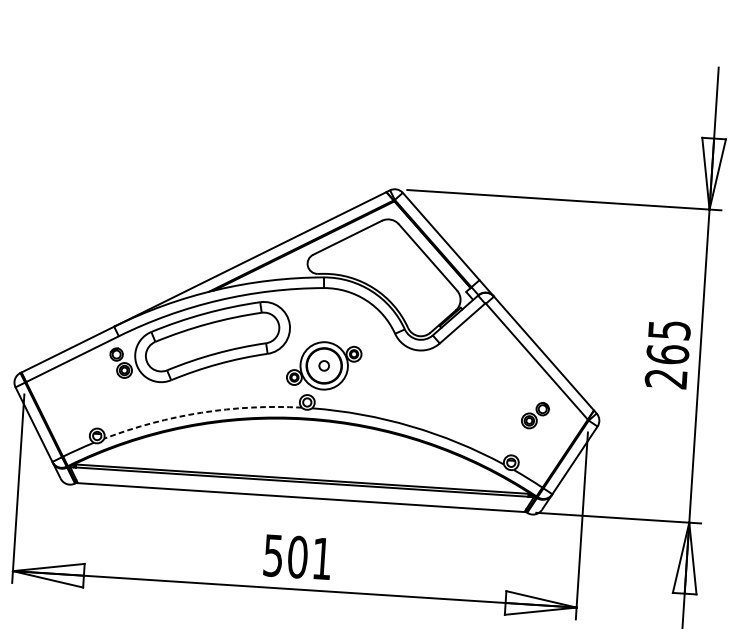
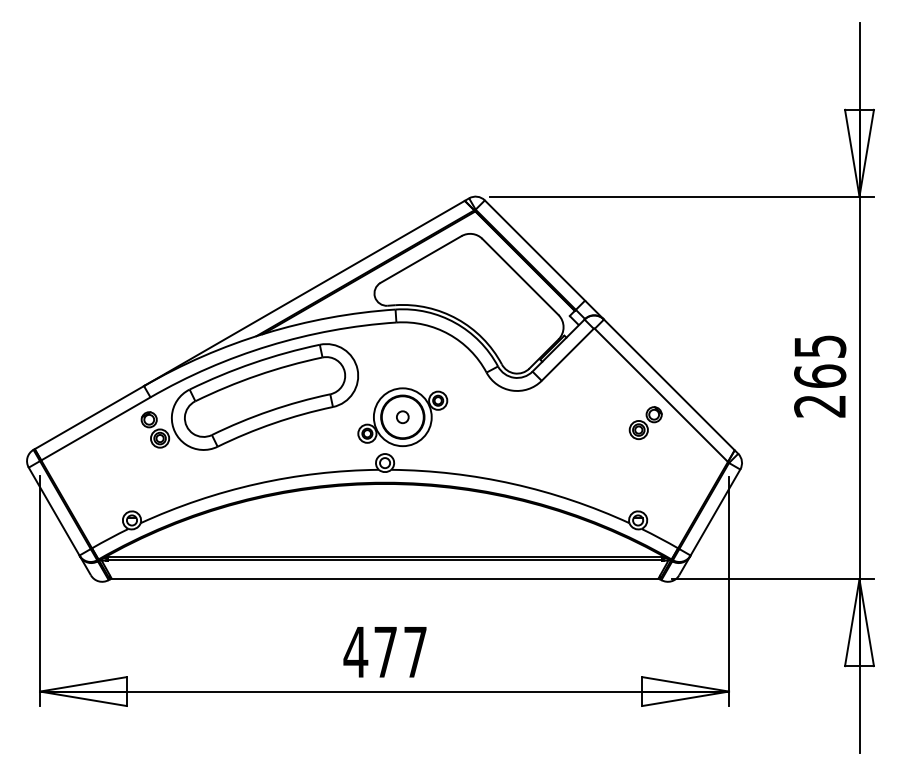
arc: (201, 412) -> (257, 483), dashed -> solid
part: (535, 415) -> (645, 423), moved
text: (296, 557) -> (384, 652), 501 -> 477

